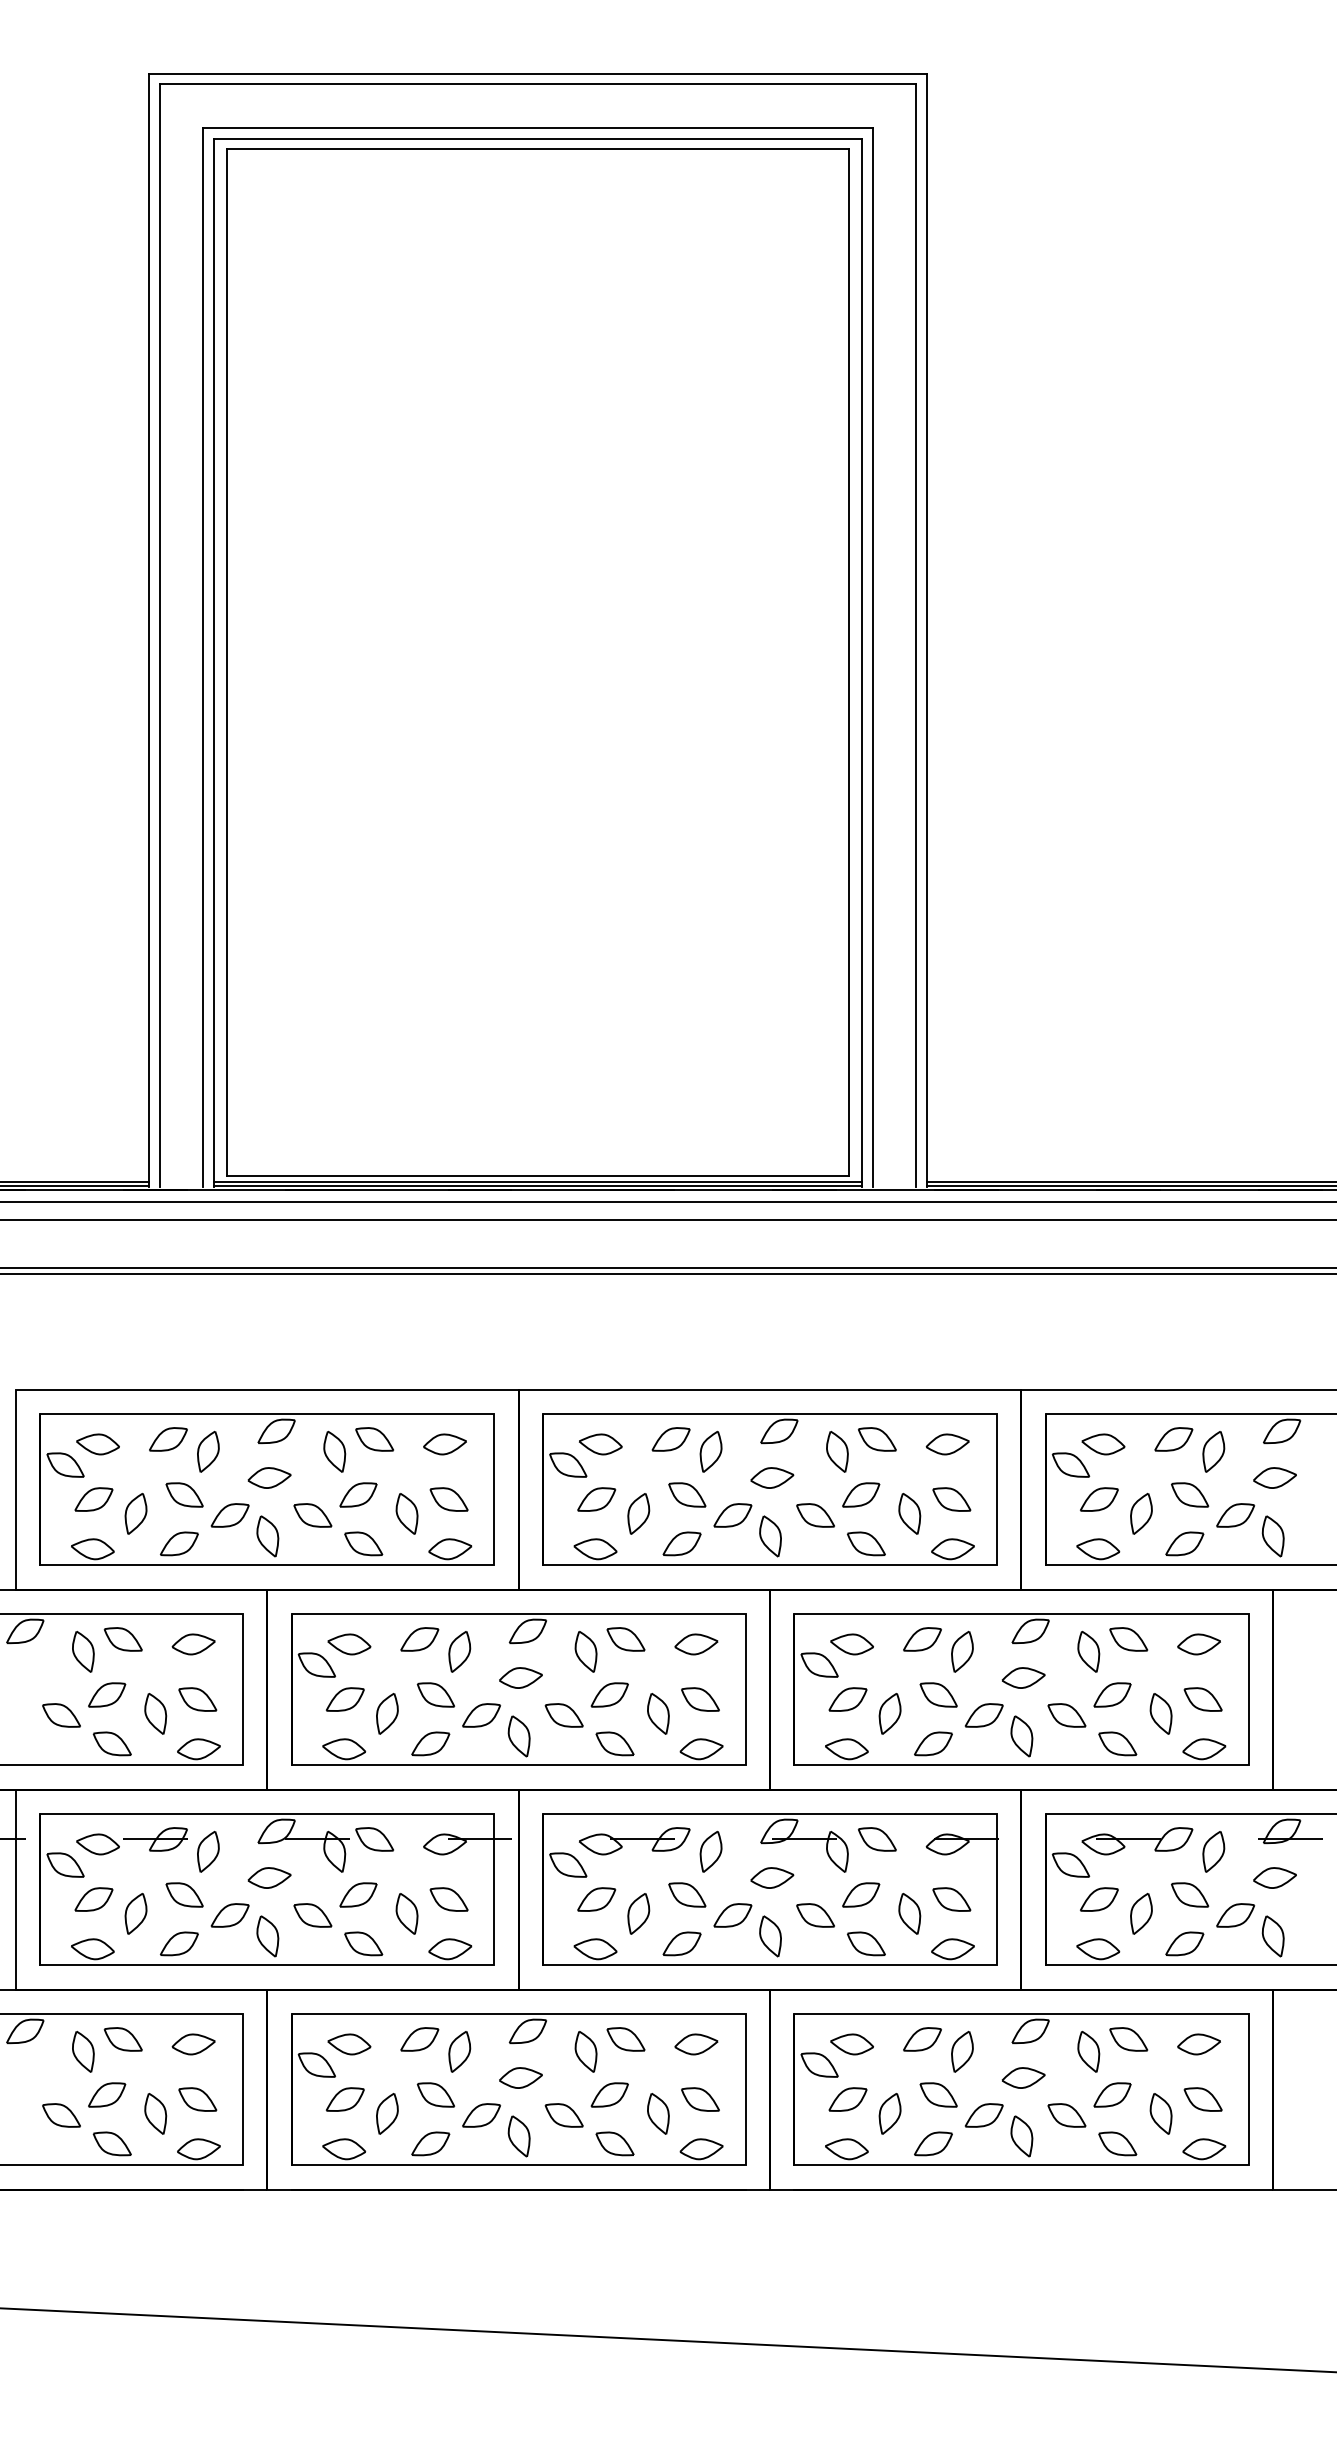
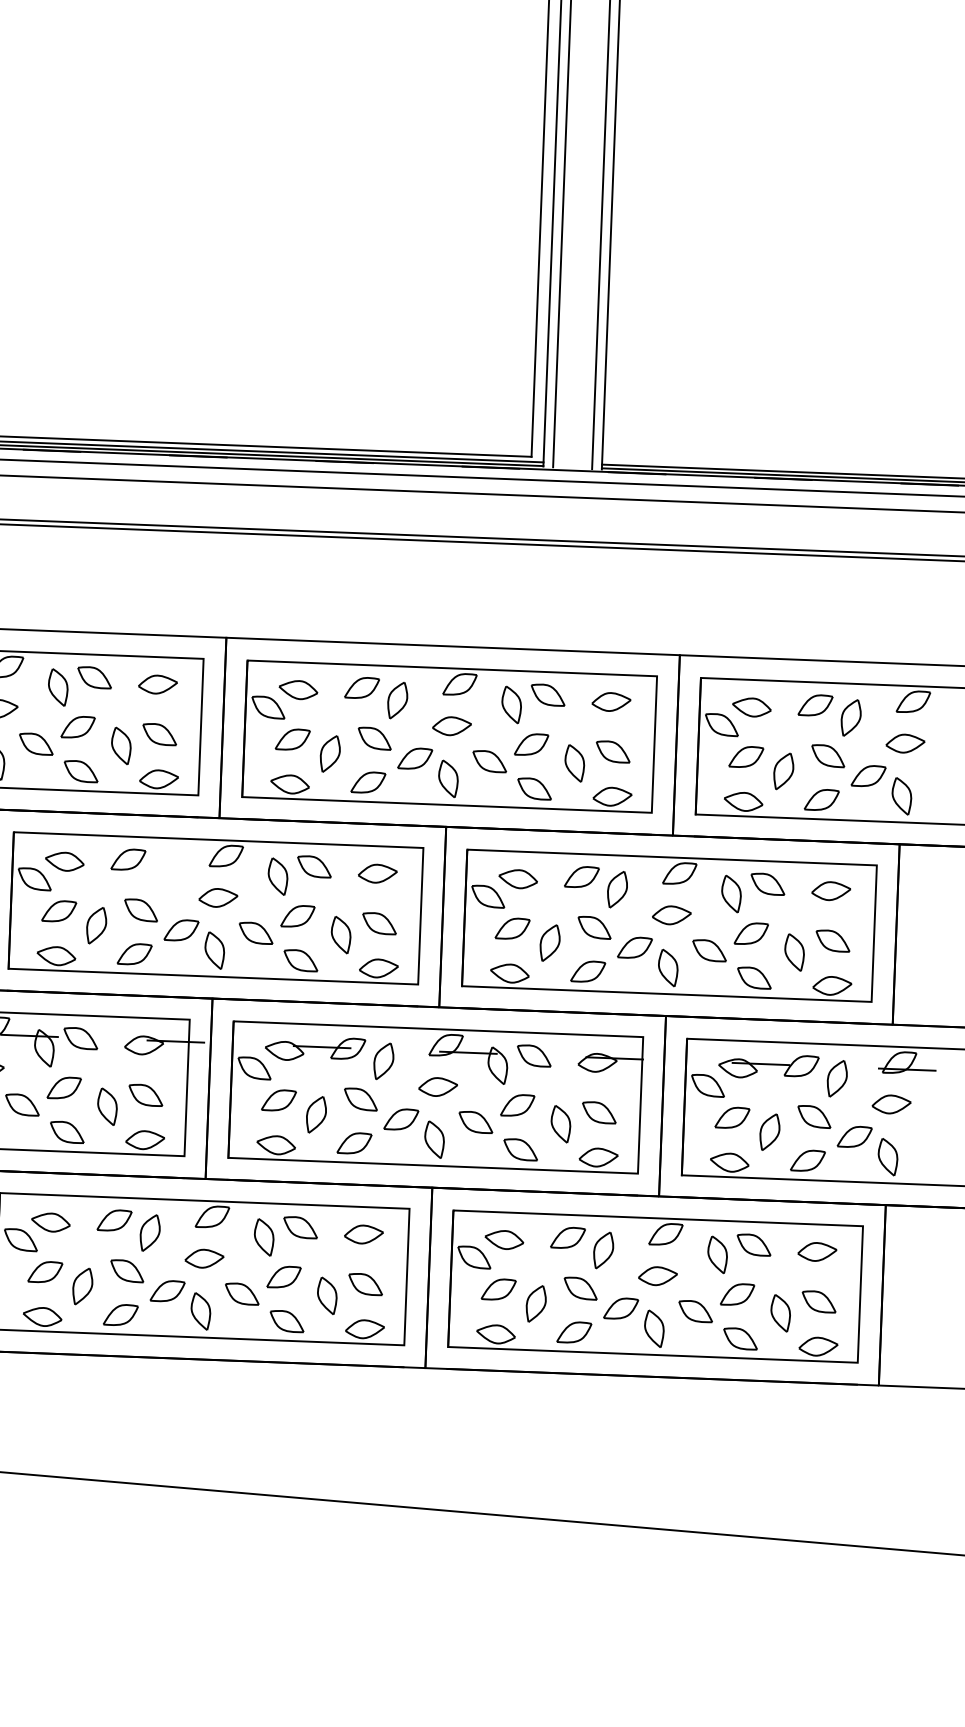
part: (459, 1651) -> (163, 871), removed

